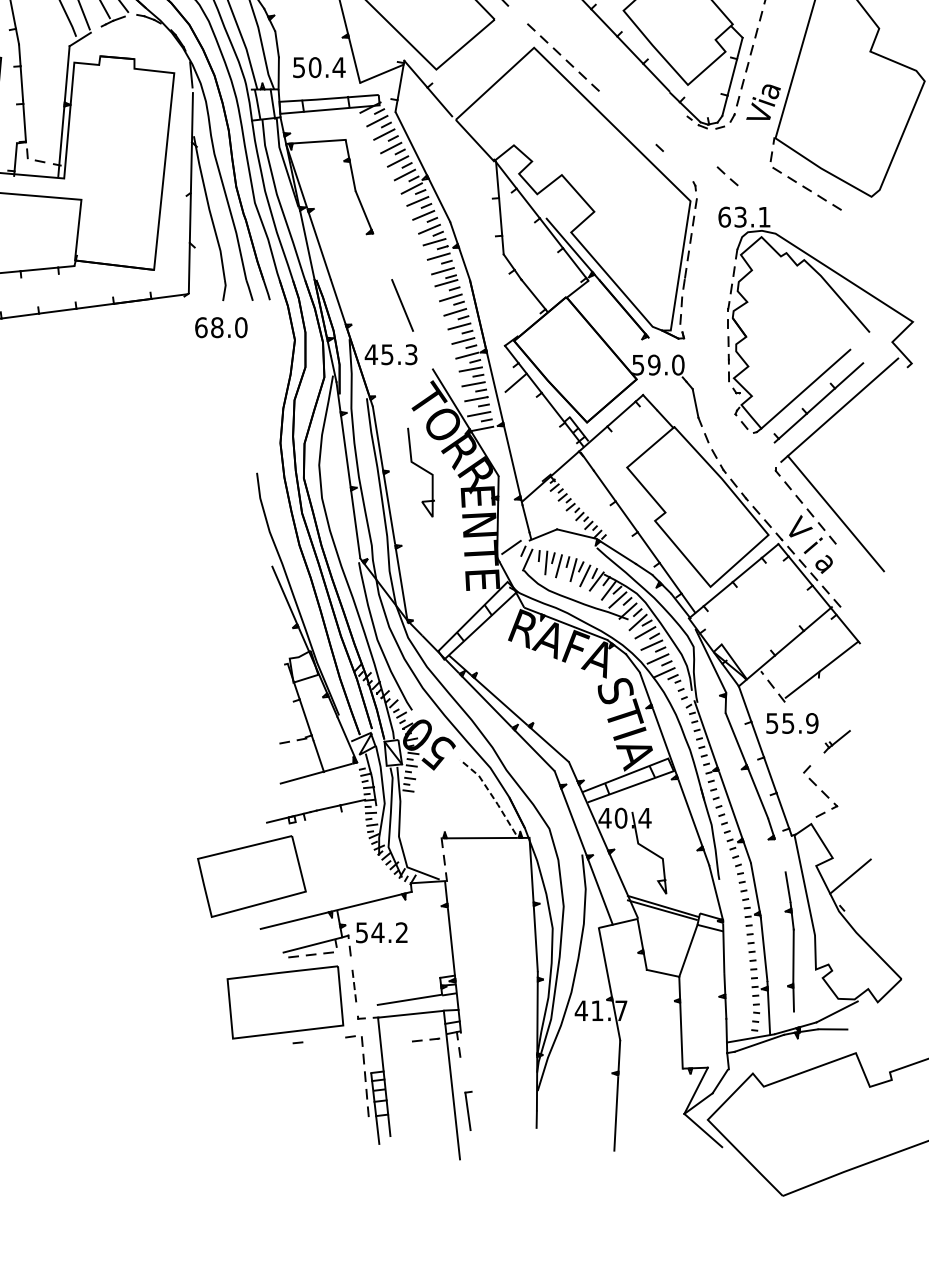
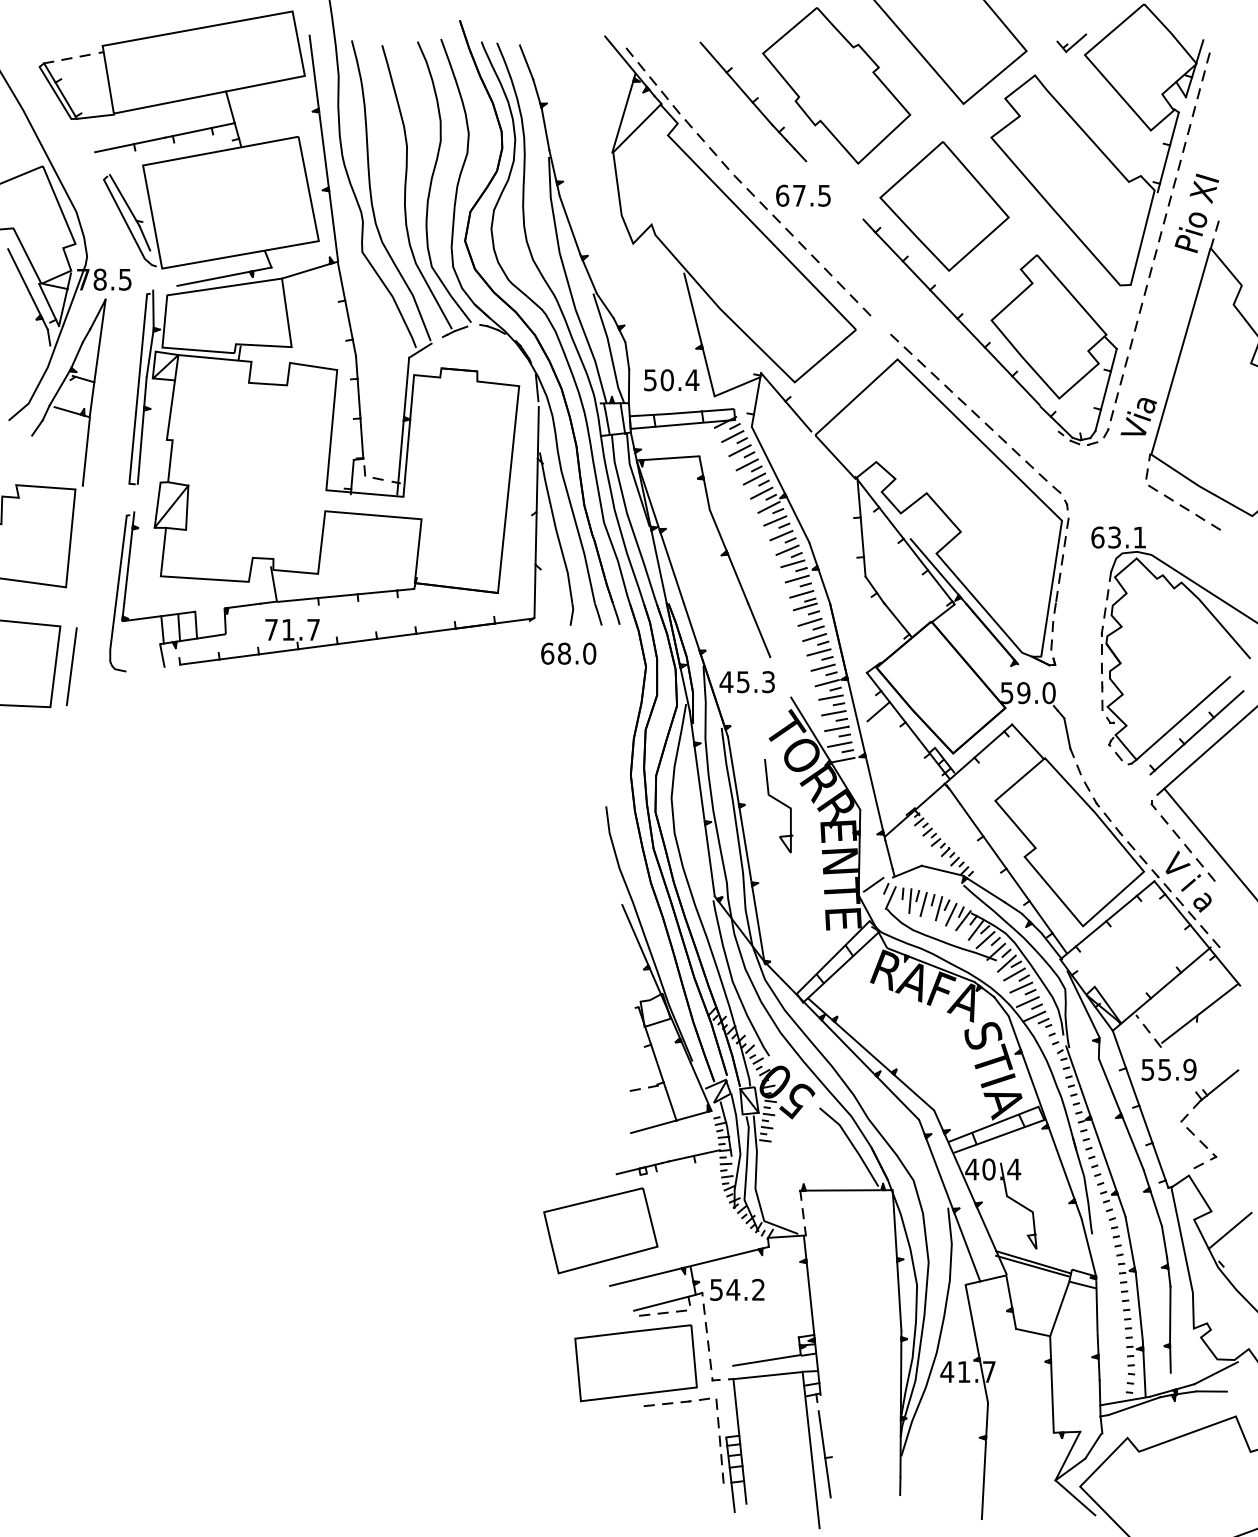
part: (627, 117) -> (995, 432), added
part: (727, 176) -> (1049, 483), moved
line: (382, 257) -> (738, 579), added
part: (837, 741) -> (1216, 1088), size x1.67
line: (491, 793) -> (852, 1143), dashed -> solid
line: (779, 856) -> (1155, 1209), added
part: (354, 985) -> (708, 1345), size x1.43
part: (425, 1039) -> (676, 1402), moved
line: (462, 1075) -> (822, 1439), added

